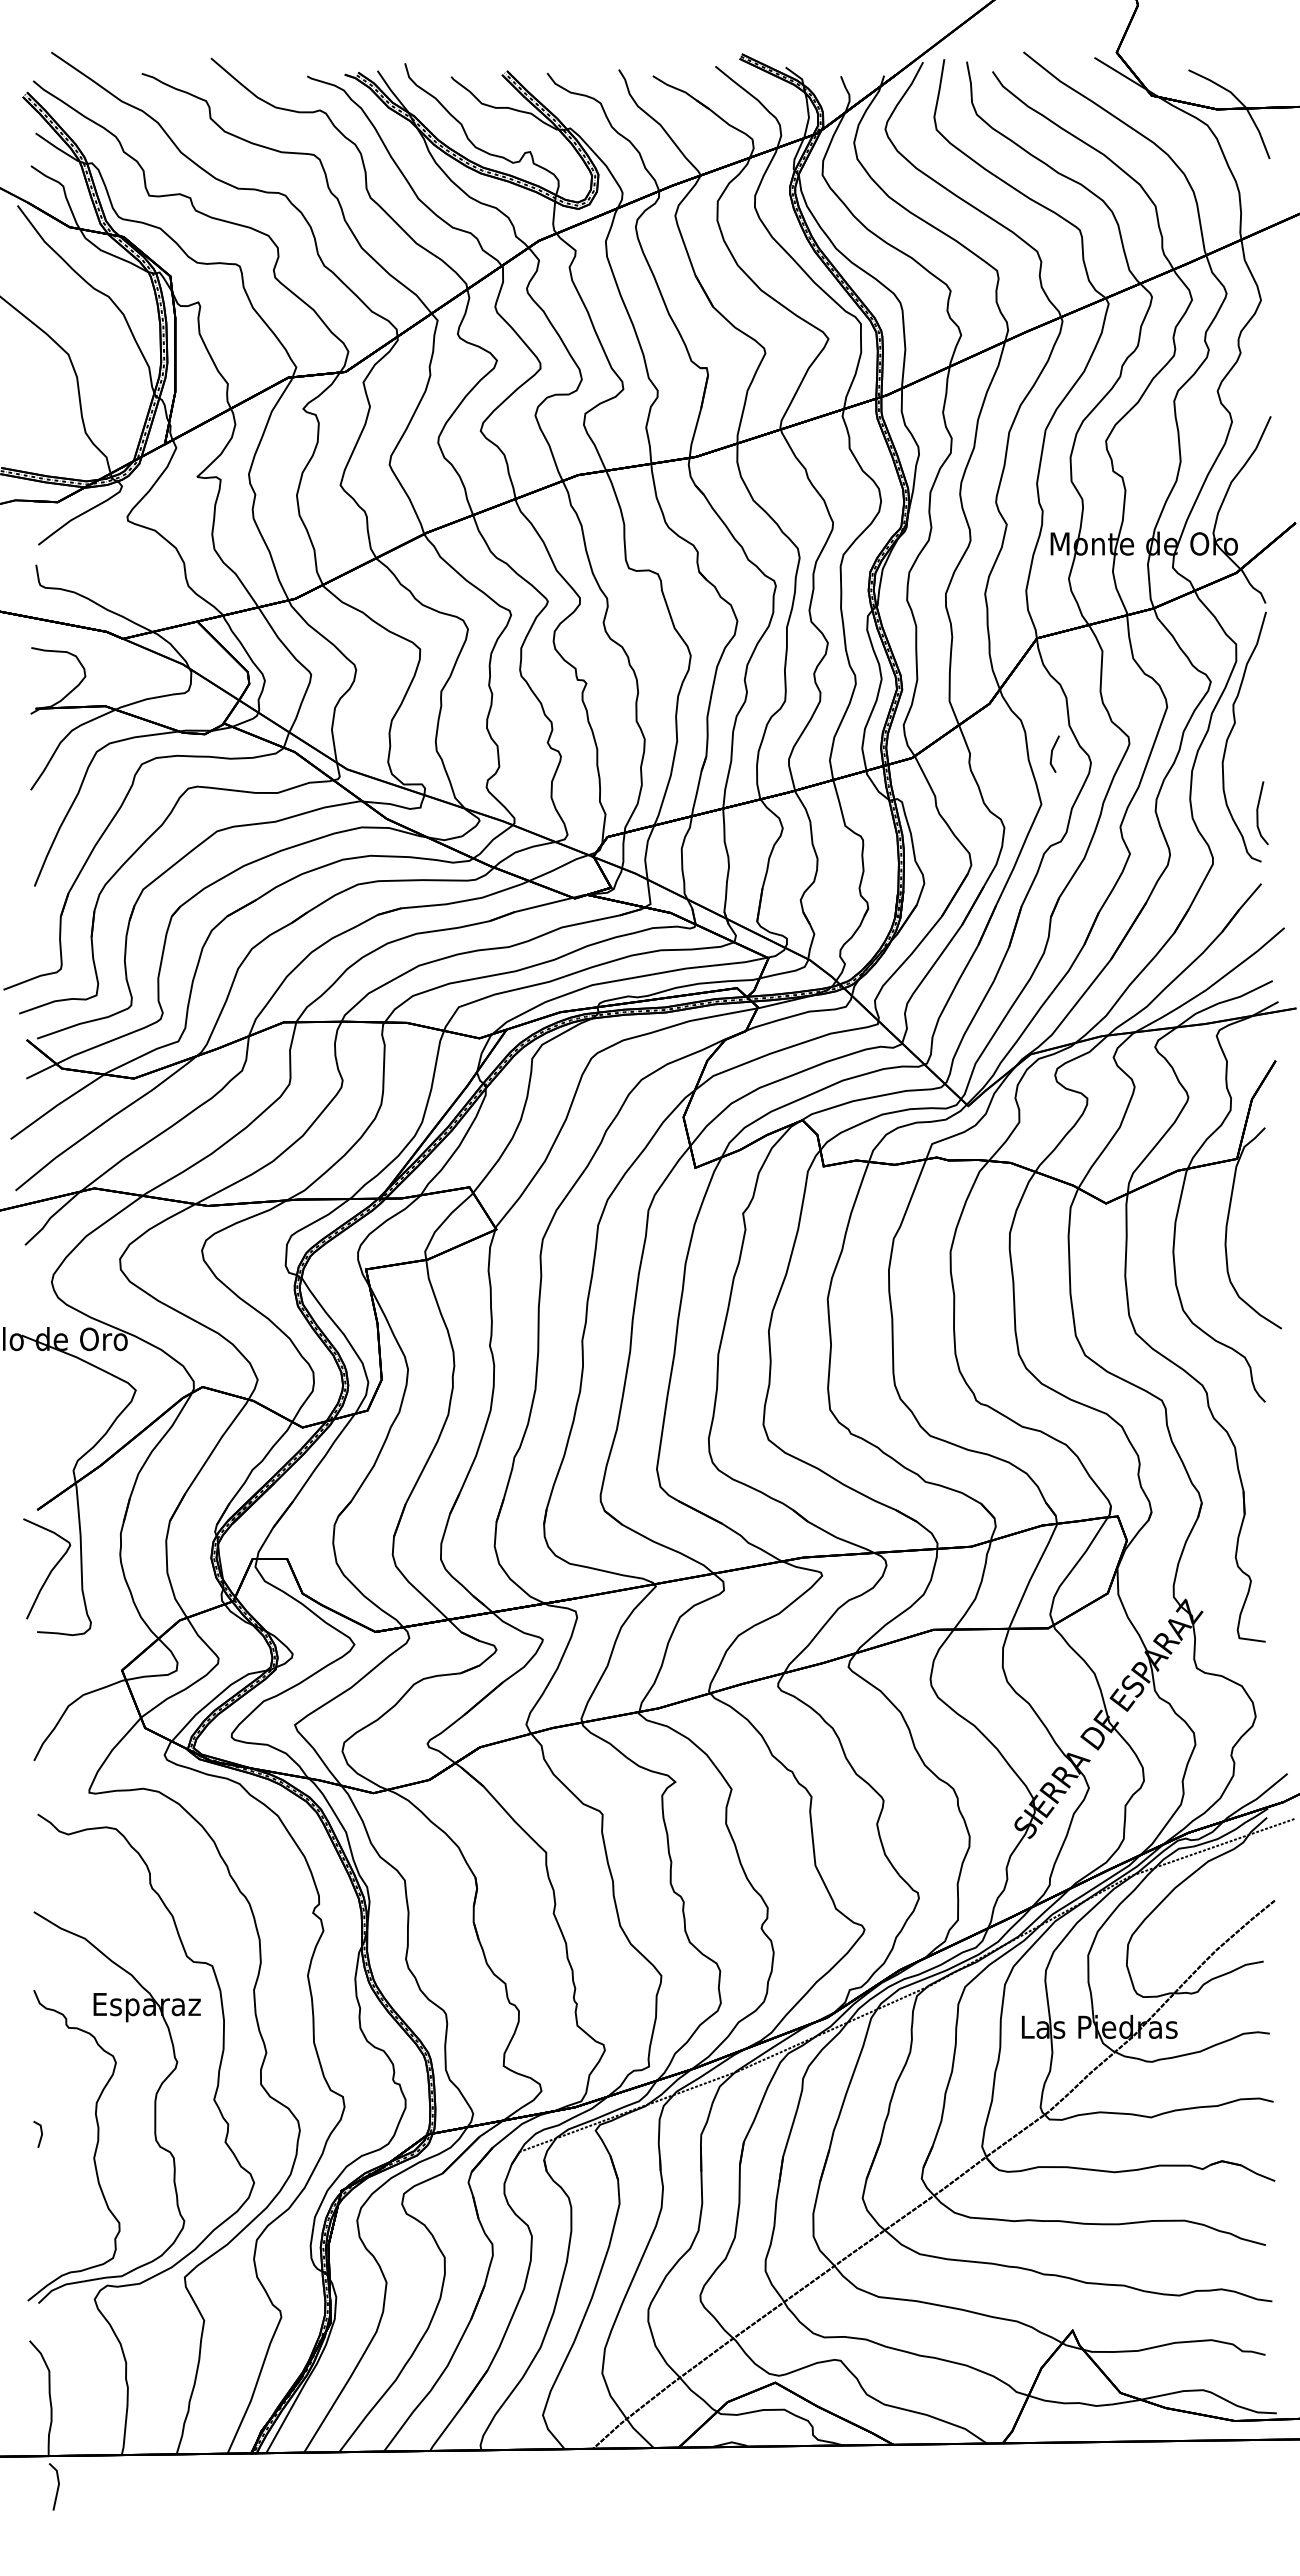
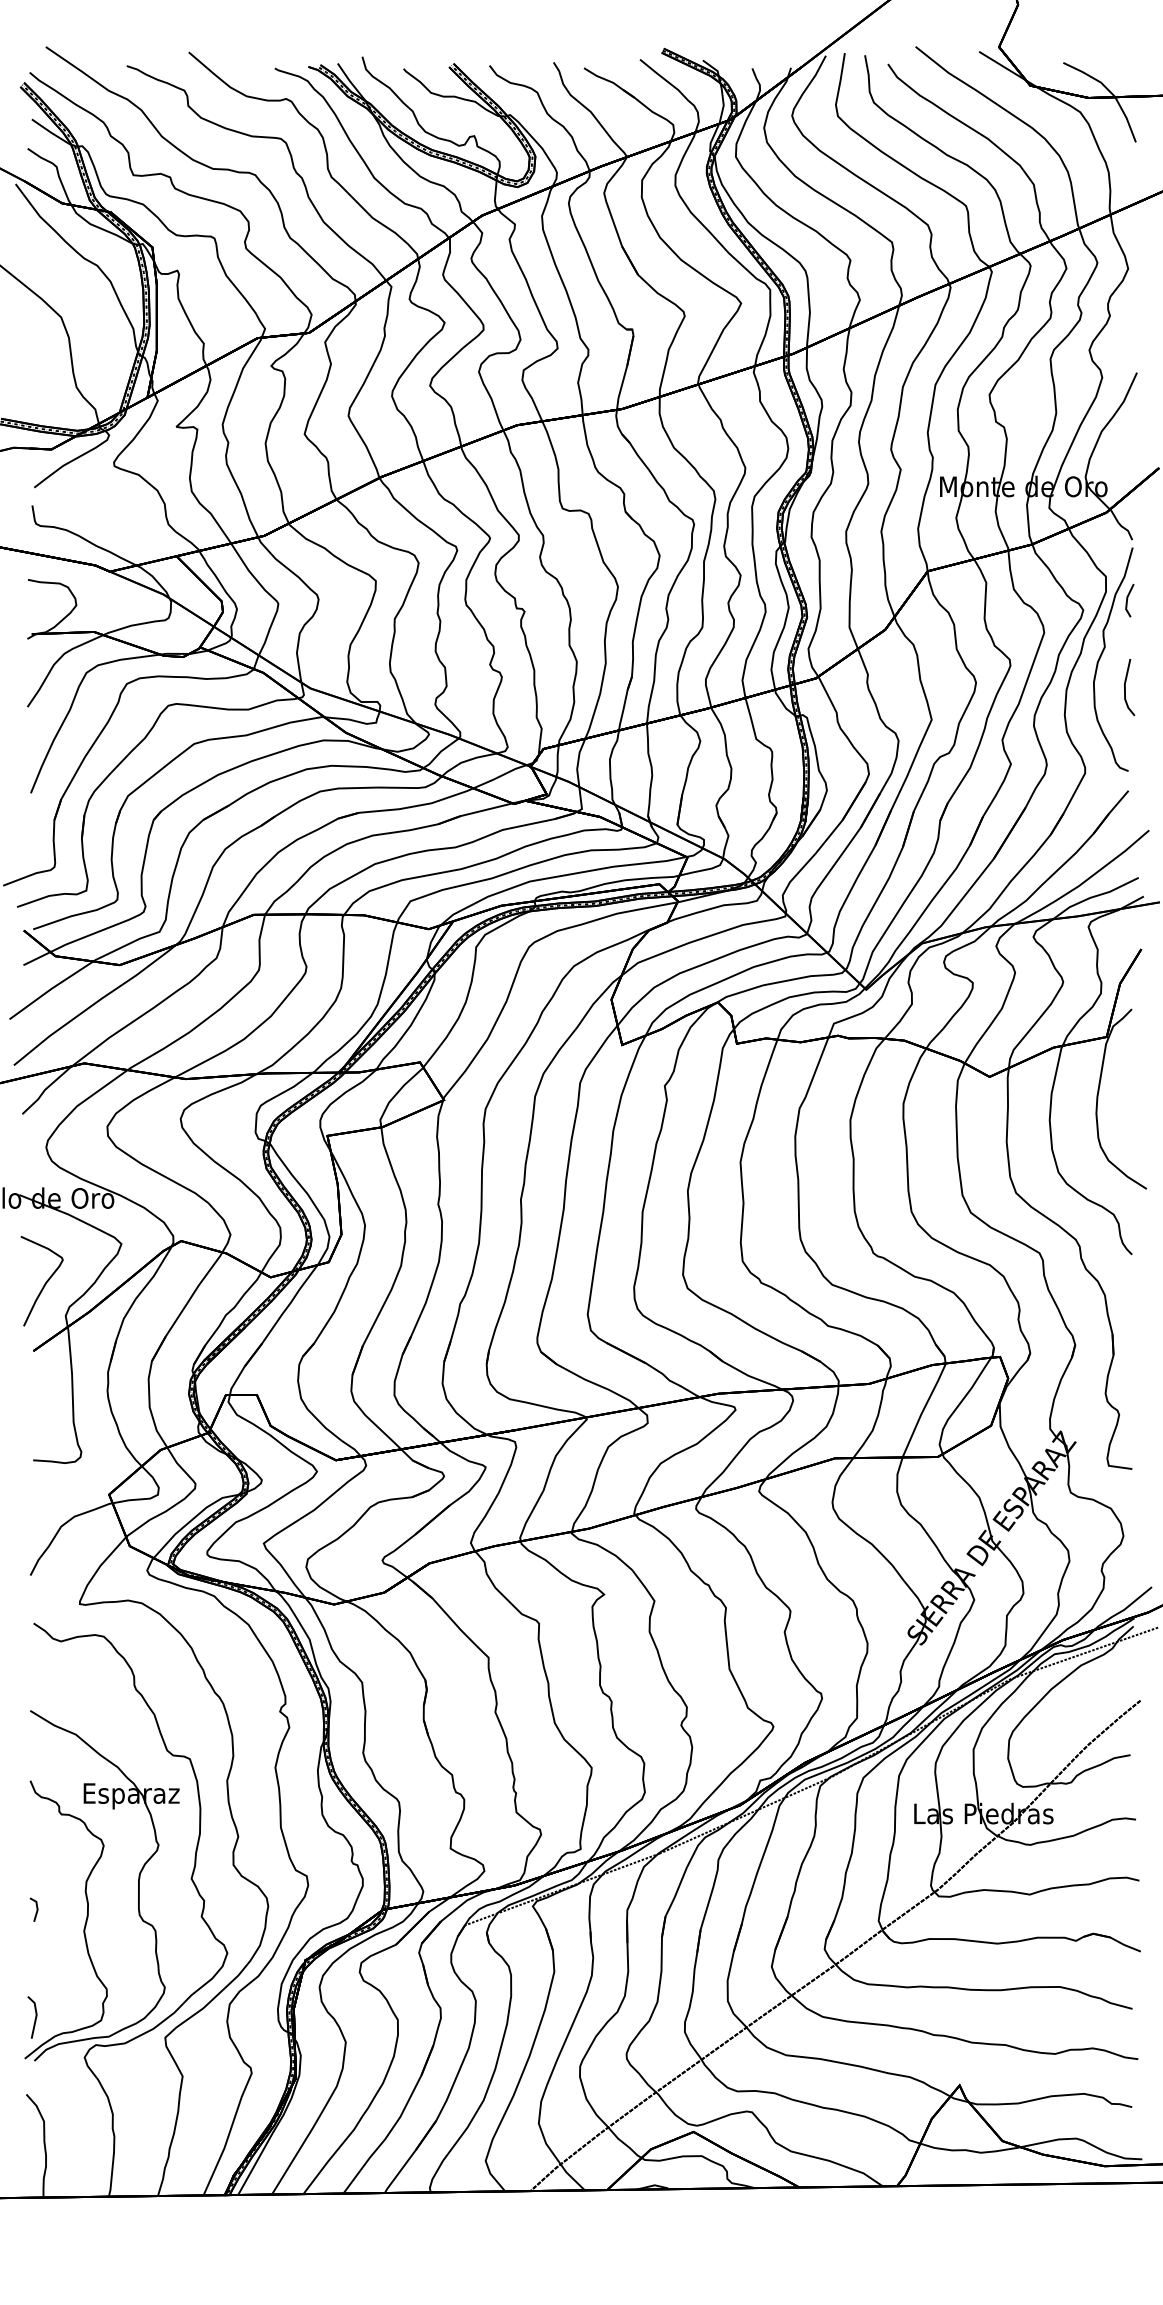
line: (1052, 753) -> (1127, 600), moved
line: (1258, 813) -> (1125, 687), moved
curve: (50, 1570) -> (45, 1282), moved
line: (57, 2486) -> (35, 2017), moved

